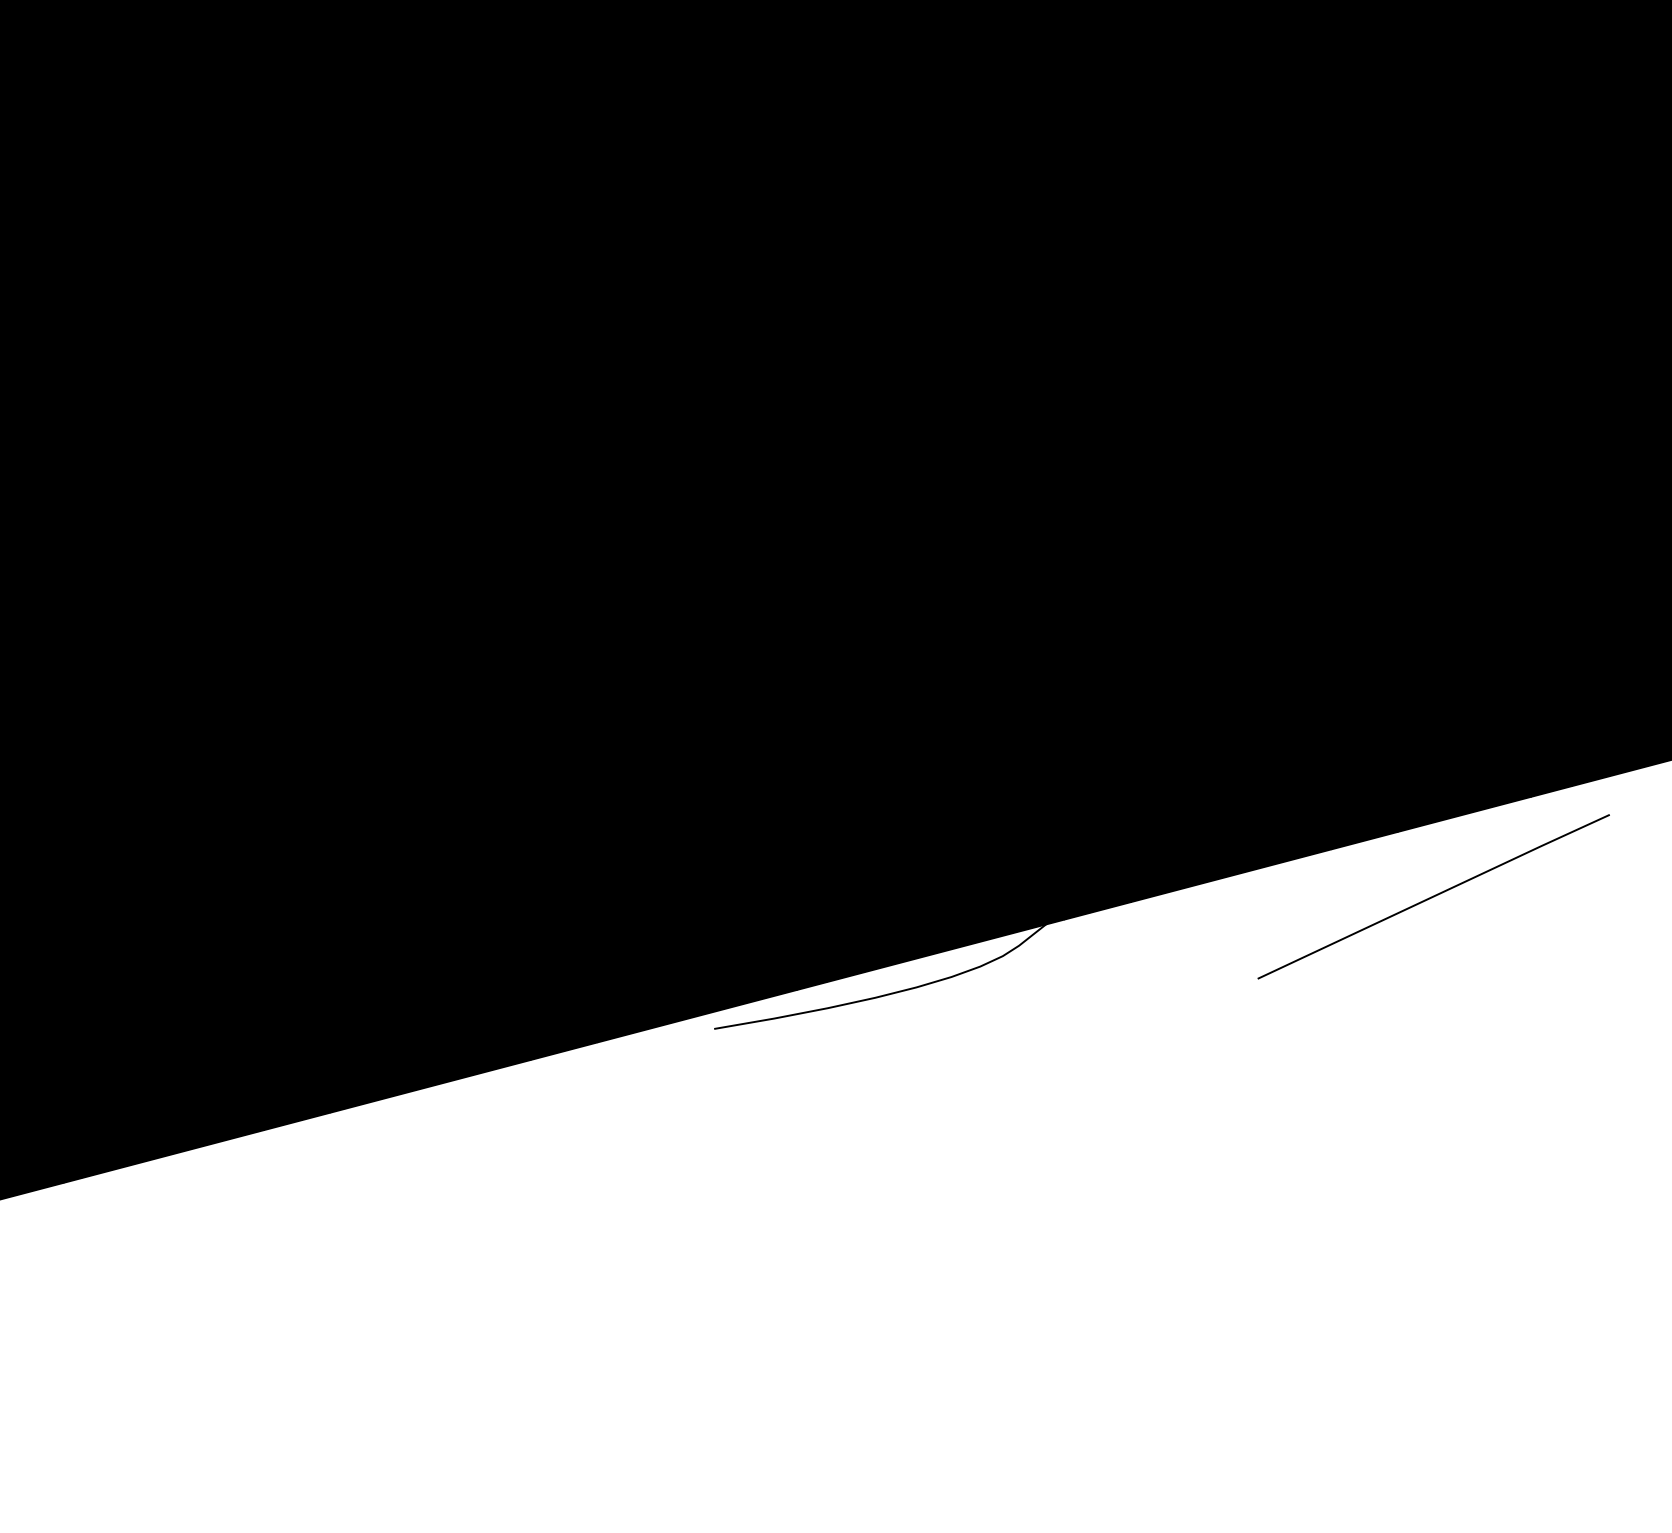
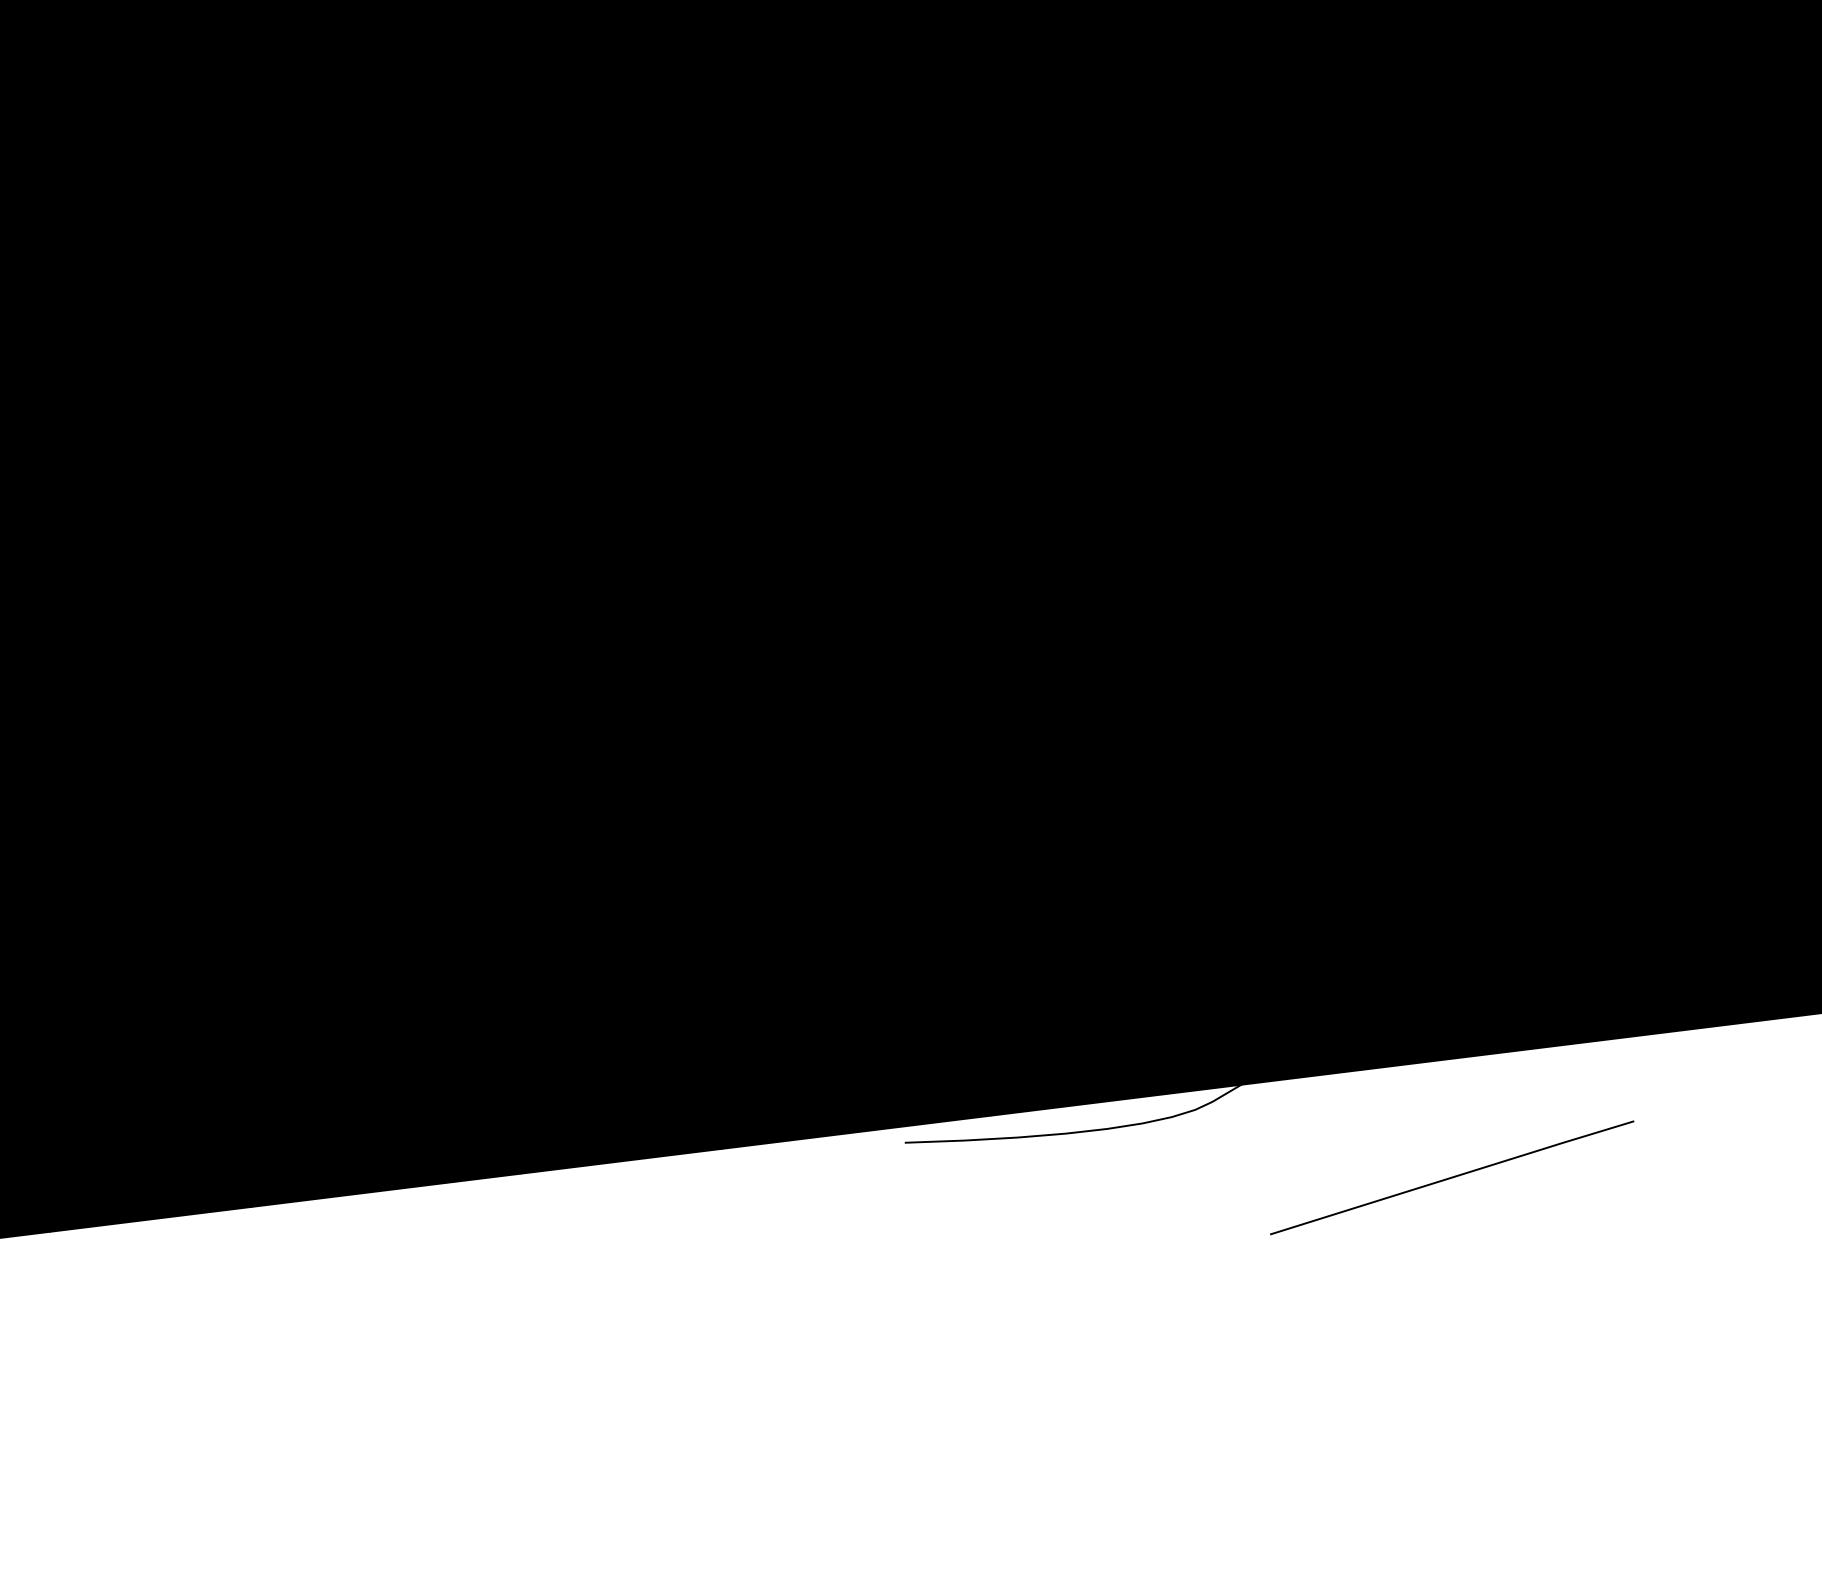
line: (1434, 896) -> (1452, 1177), moved

